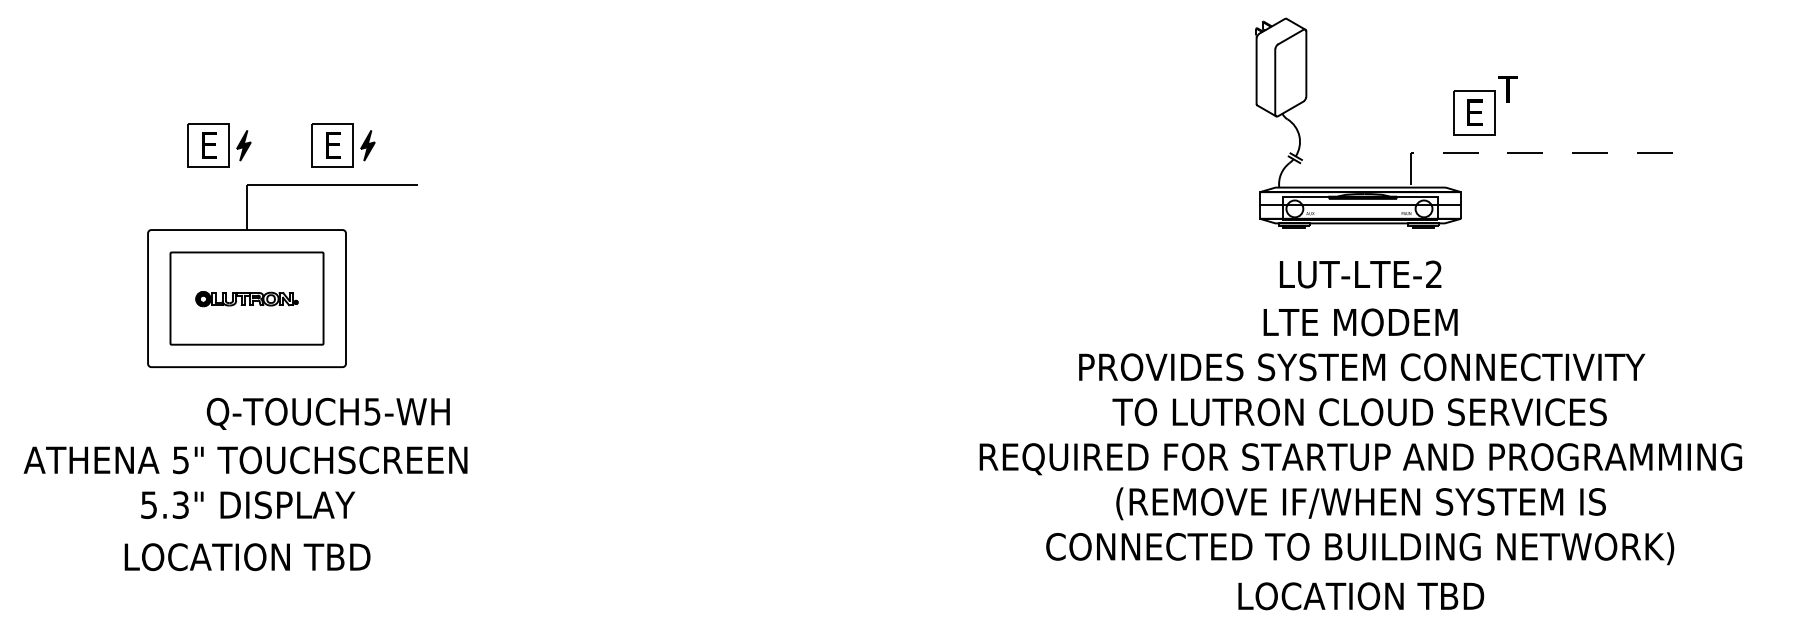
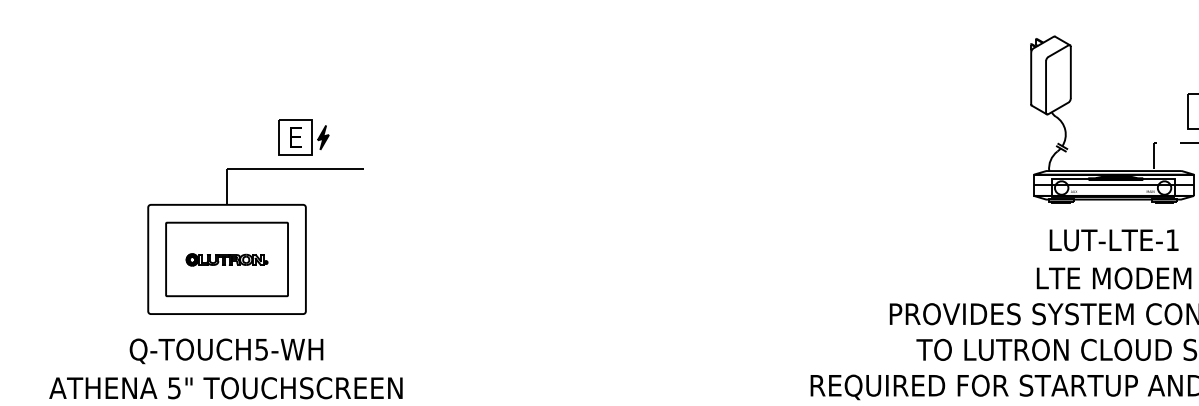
part: (219, 145) -> (205, 137), removed
text: (1433, 273) -> (1172, 239), LUT-LTE-2 -> LUT-LTE-1
text: (327, 413) -> (225, 350), moved

